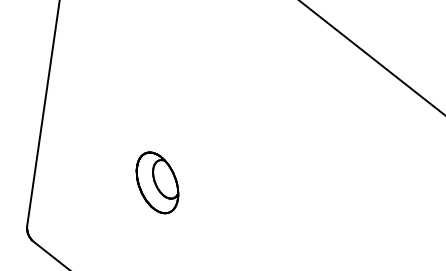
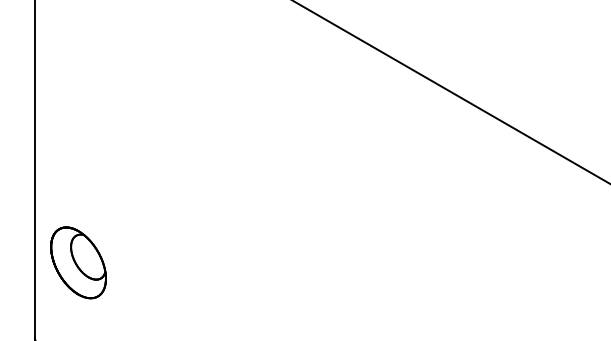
part: (157, 182) -> (78, 262), moved

